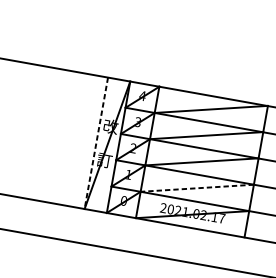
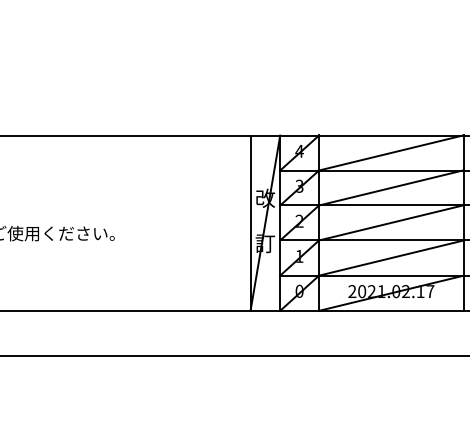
line: (96, 143) -> (250, 223), dashed -> solid
line: (196, 188) -> (390, 258), dashed -> solid

